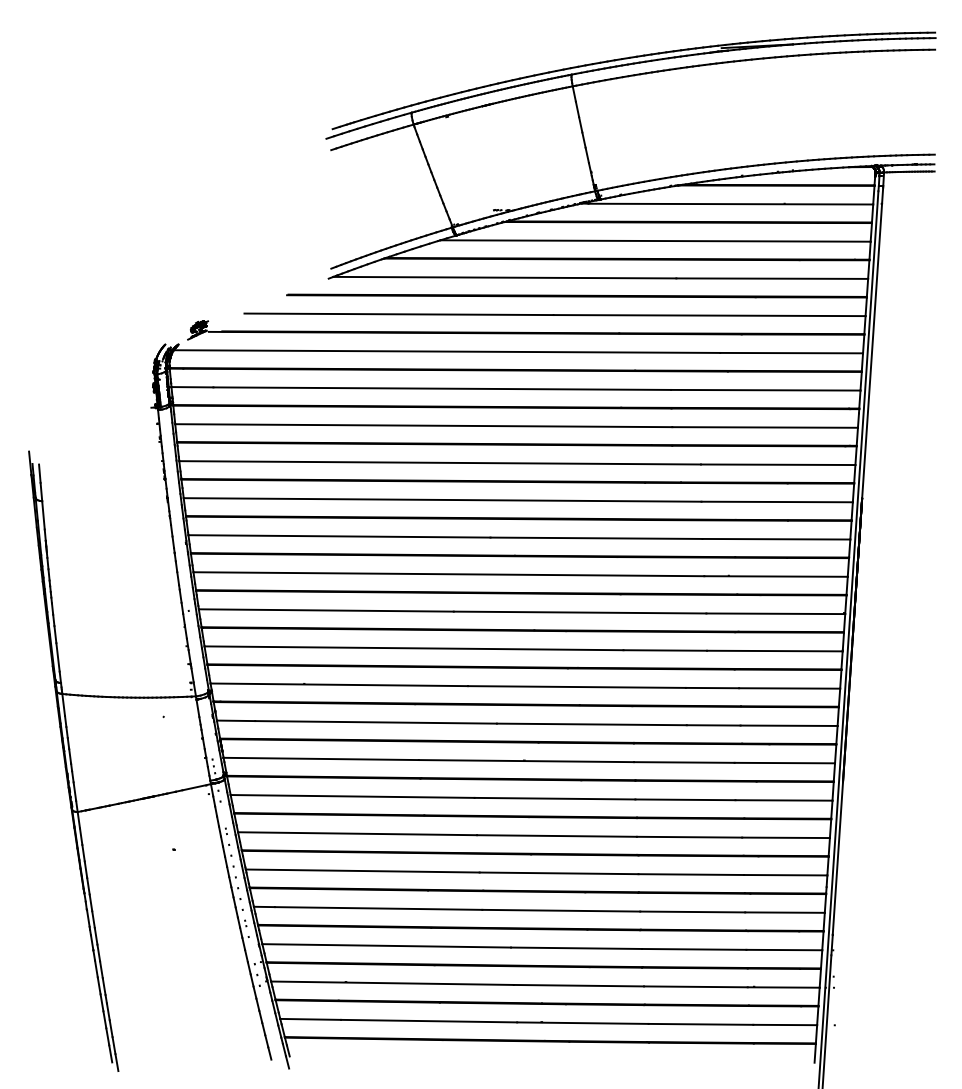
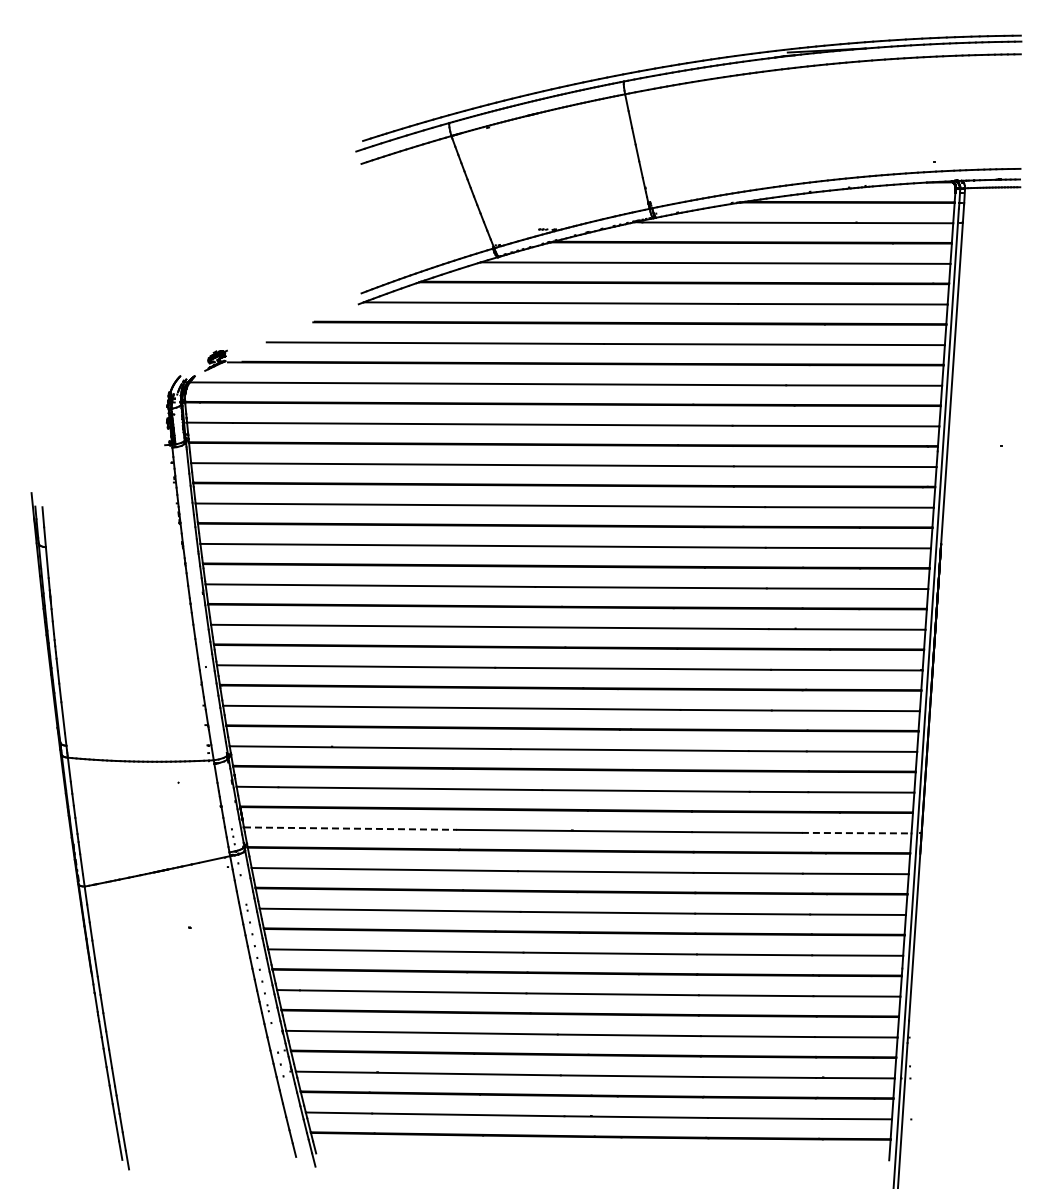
line: (321, 758) -> (350, 828), solid -> dashed
line: (784, 763) -> (856, 833), solid -> dashed

